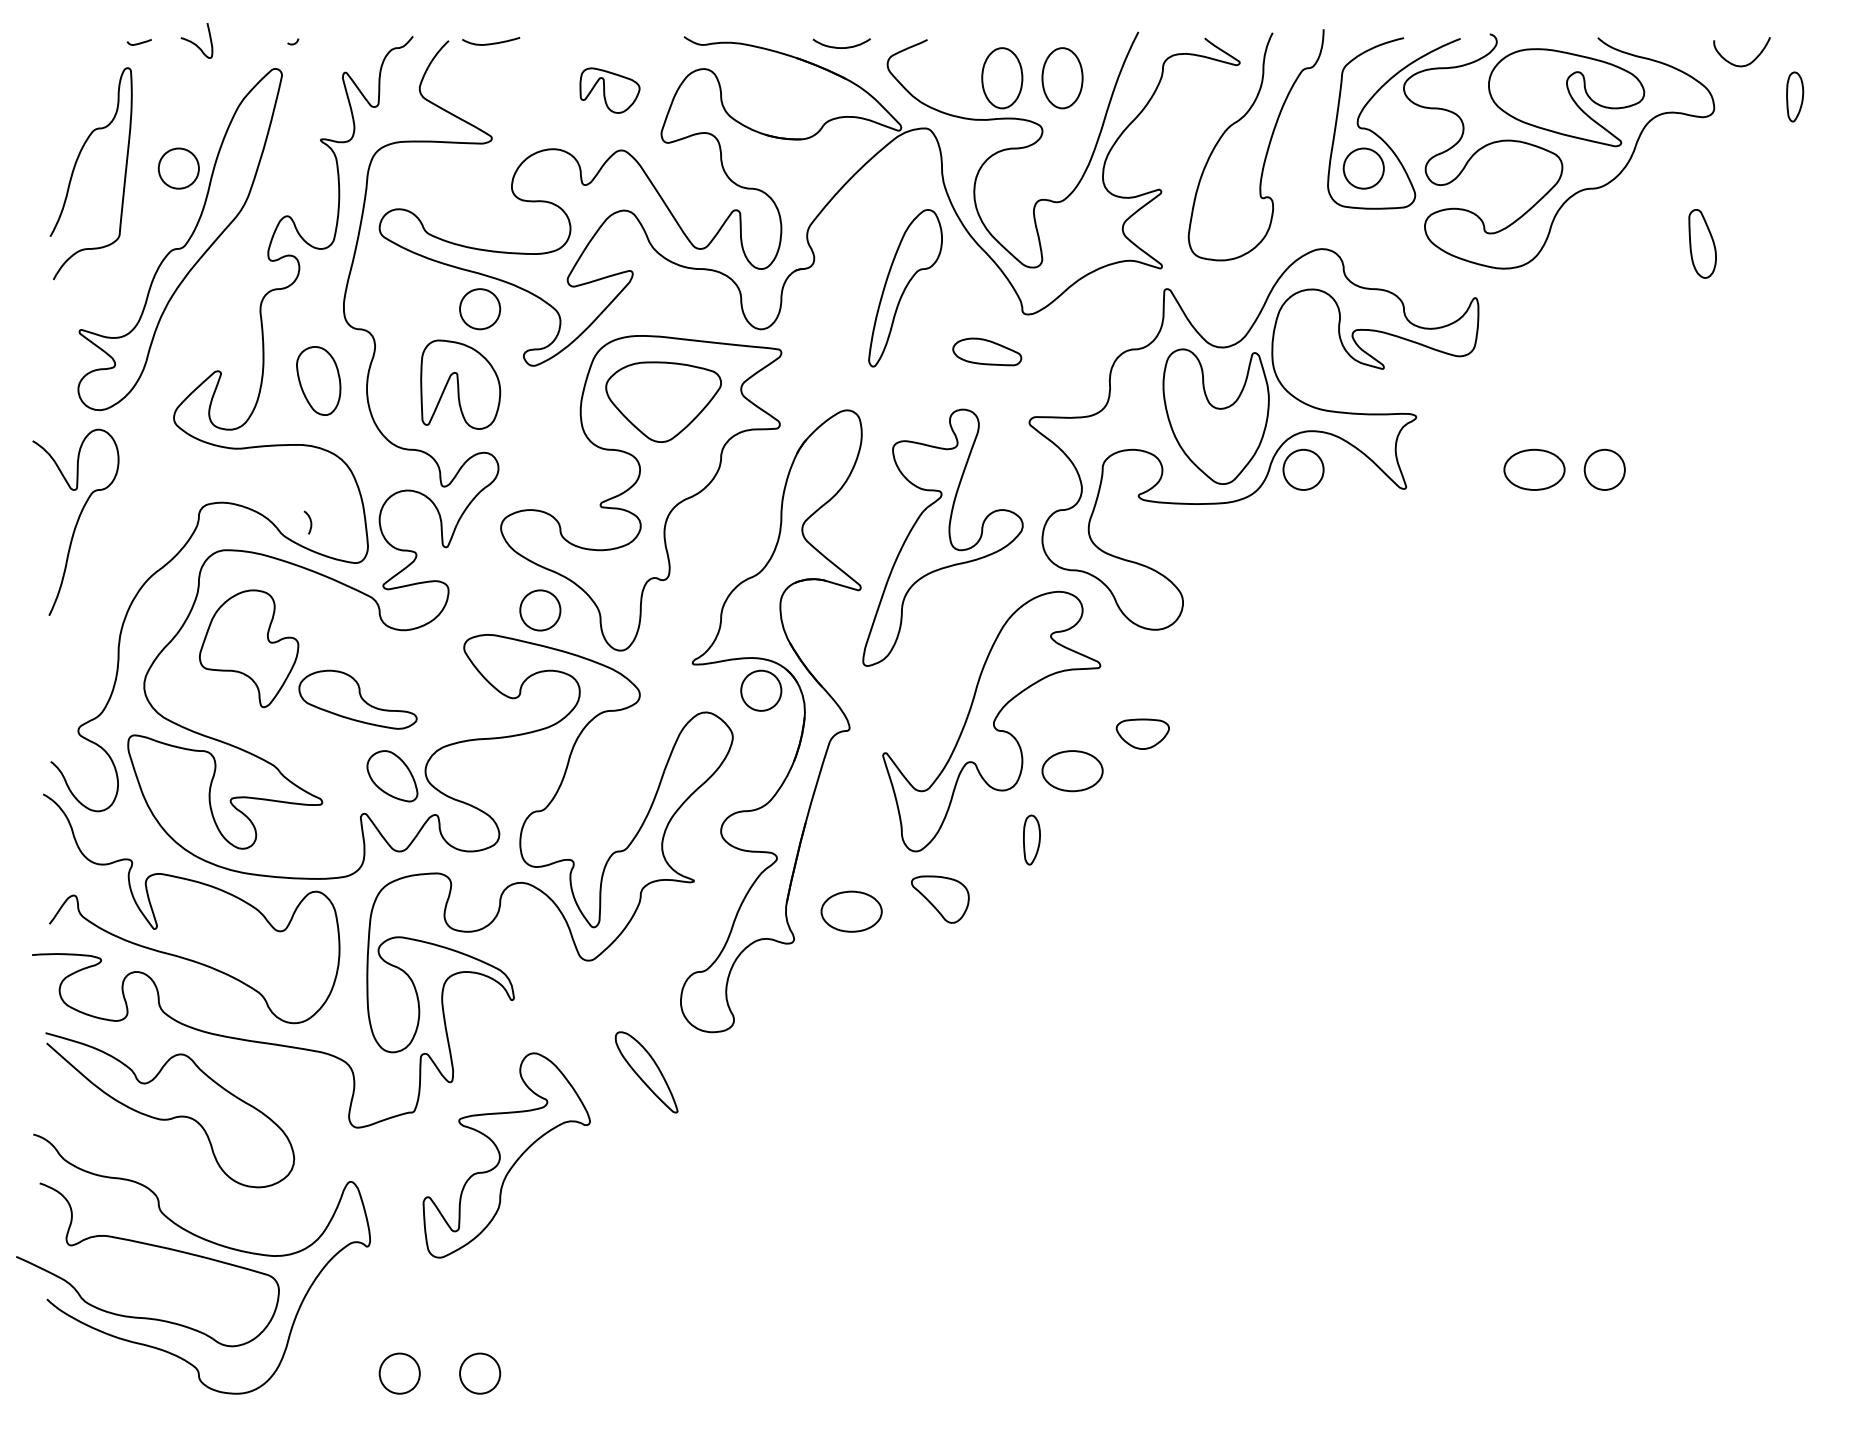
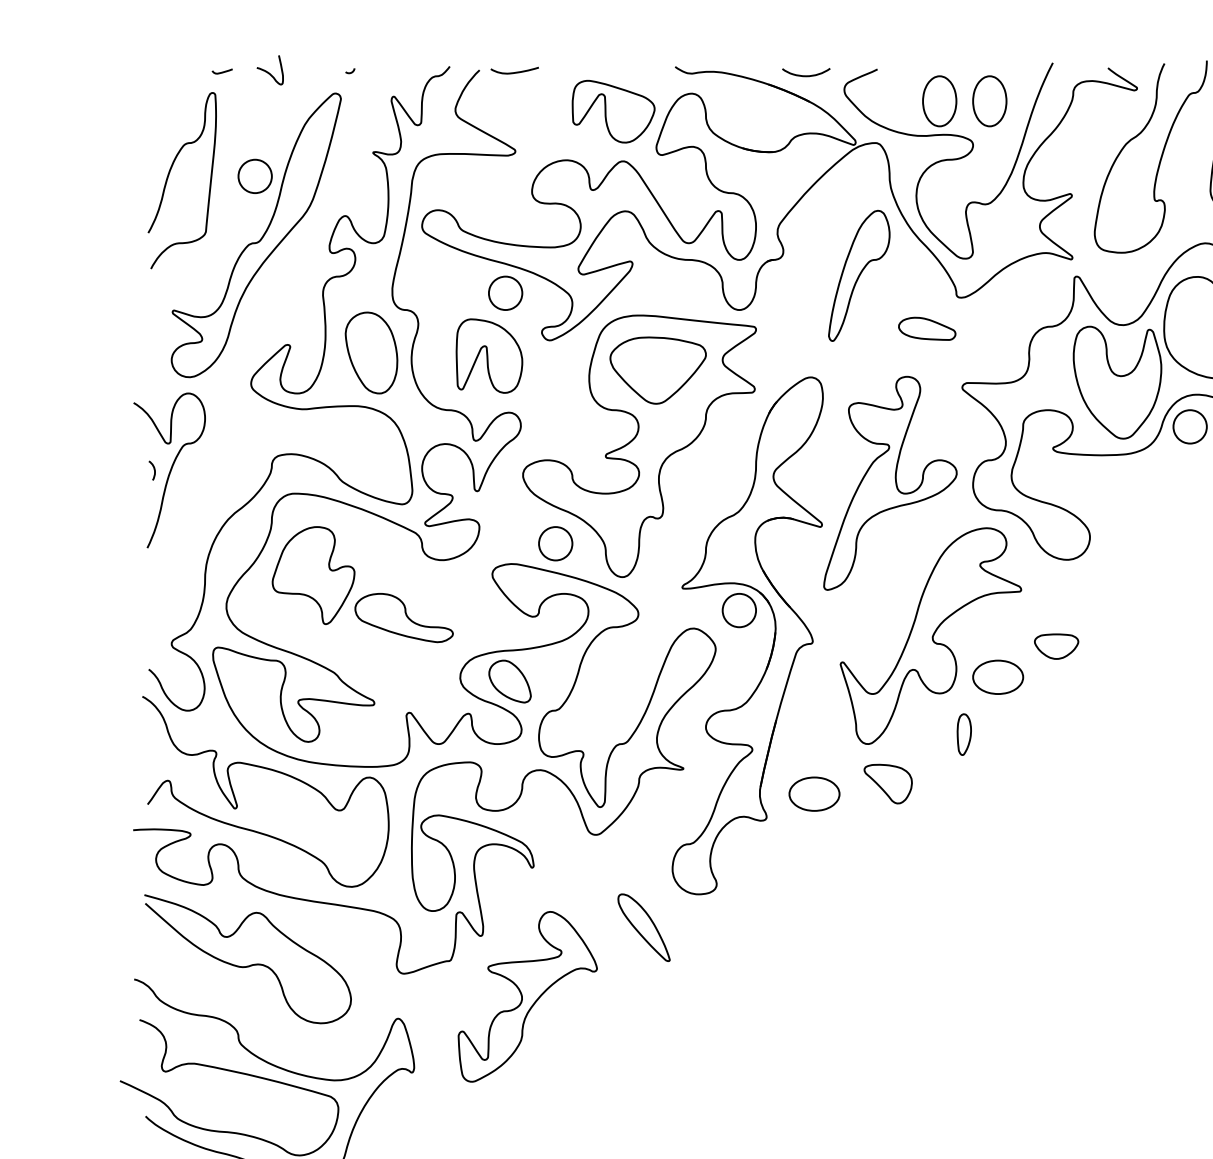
part: (609, 90) -> (613, 111), size x1.67
part: (318, 380) -> (371, 352), size x1.43
curve: (309, 520) -> (153, 468), moved
part: (392, 776) -> (510, 681), moved

